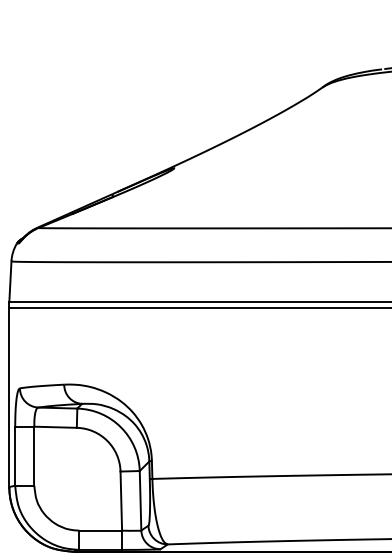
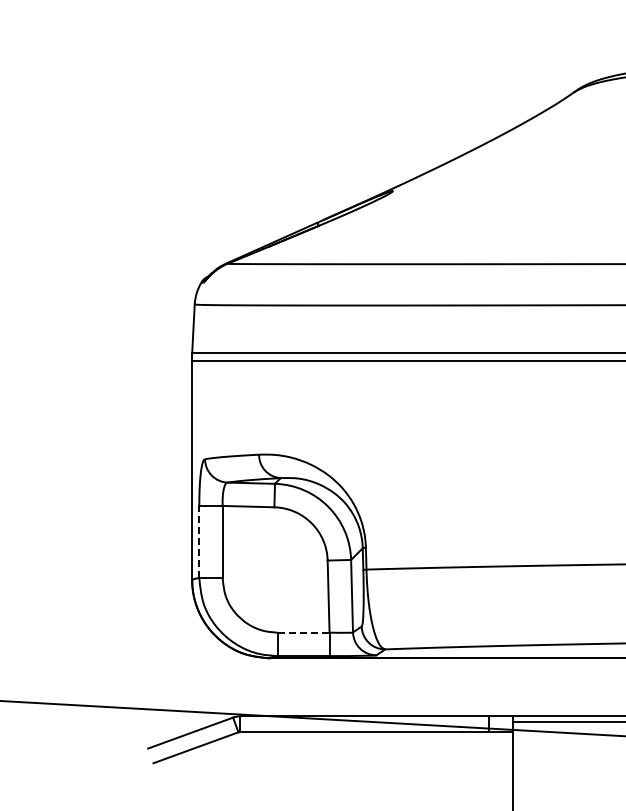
line: (15, 455) -> (199, 541), solid -> dashed
line: (100, 530) -> (303, 632), solid -> dashed

